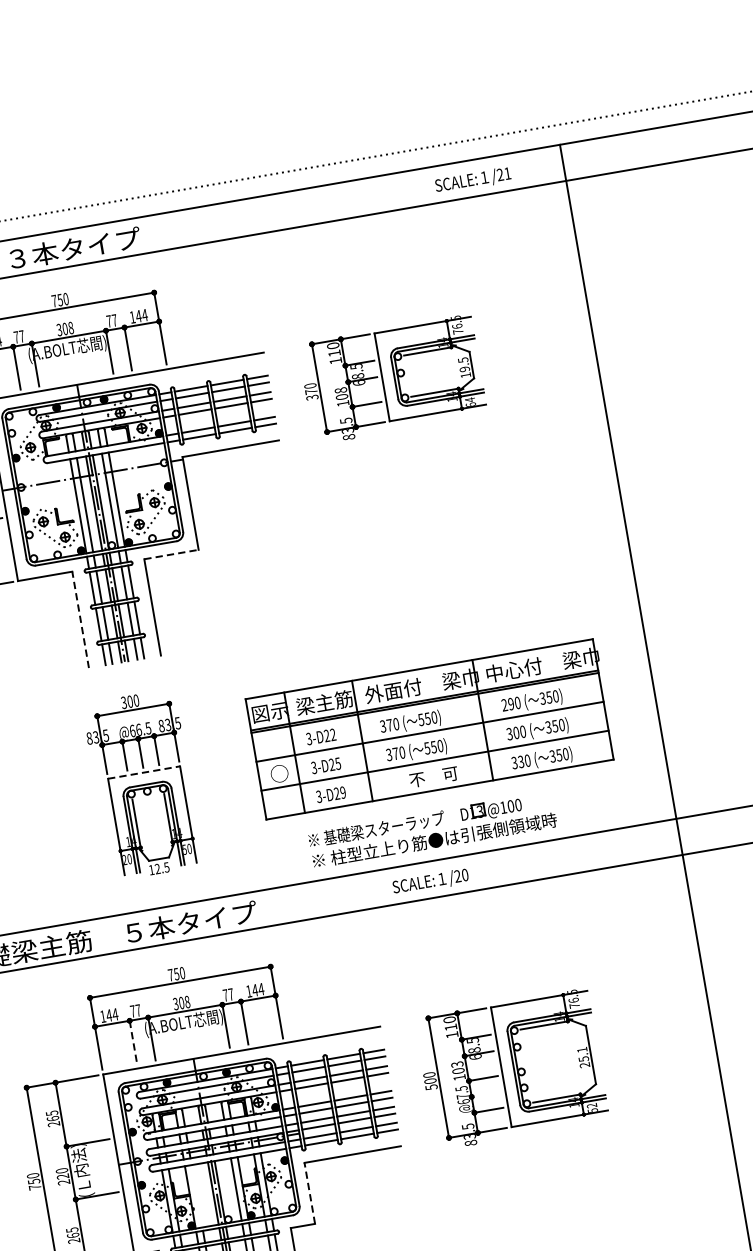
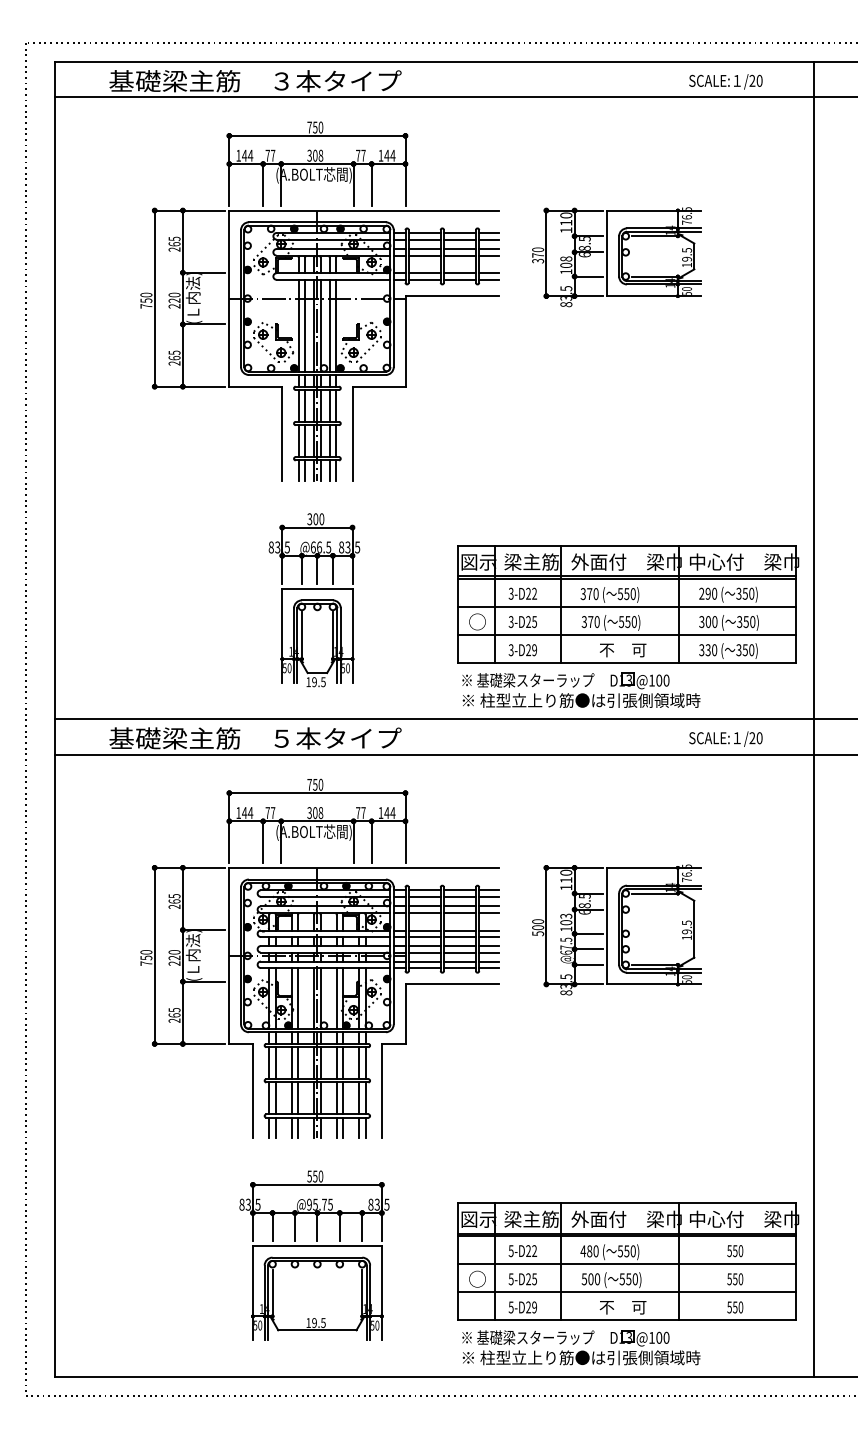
text: (507, 173) -> (759, 80), /21 -> /20
text: (469, 401) -> (686, 290), 64 -> 50
line: (171, 554) -> (379, 386), dashed -> solid
line: (80, 619) -> (282, 433), dashed -> solid
part: (431, 729) -> (628, 604), moved
line: (144, 772) -> (317, 588), dashed -> solid
text: (124, 860) -> (284, 668), 20 -> 50
text: (157, 869) -> (314, 682), 12.5 -> 19.5
text: (430, 881) -> (725, 738), moved
line: (133, 1042) -> (263, 842), dashed -> solid
text: (583, 1057) -> (686, 930), 25.1 -> 19.5
line: (486, 1094) -> (588, 949), added
text: (592, 1105) -> (687, 977), 52 -> 50
line: (309, 1193) -> (405, 1014), dashed -> solid
line: (197, 1196) -> (298, 998), added

